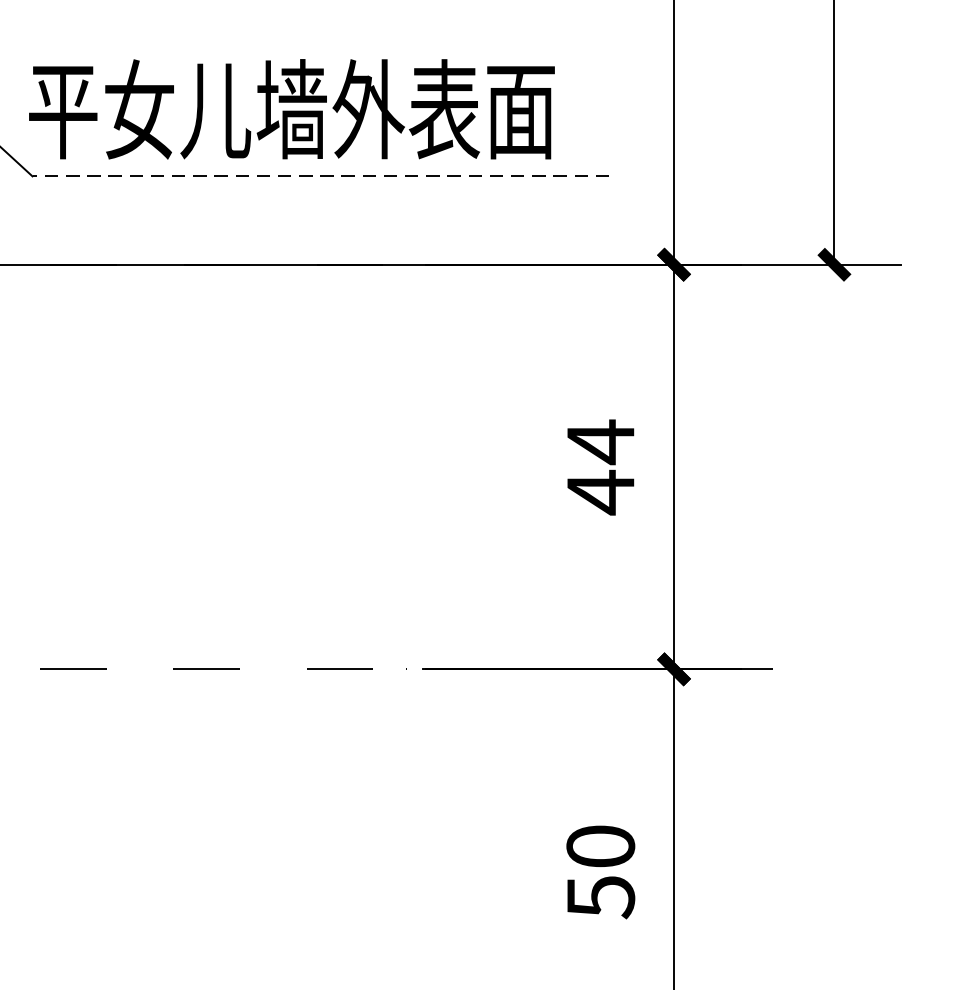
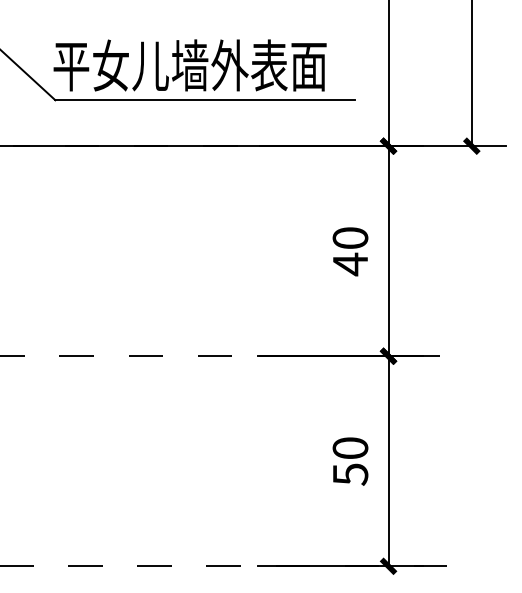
line: (321, 176) -> (205, 100), dashed -> solid
text: (600, 442) -> (350, 238), 44 -> 40

